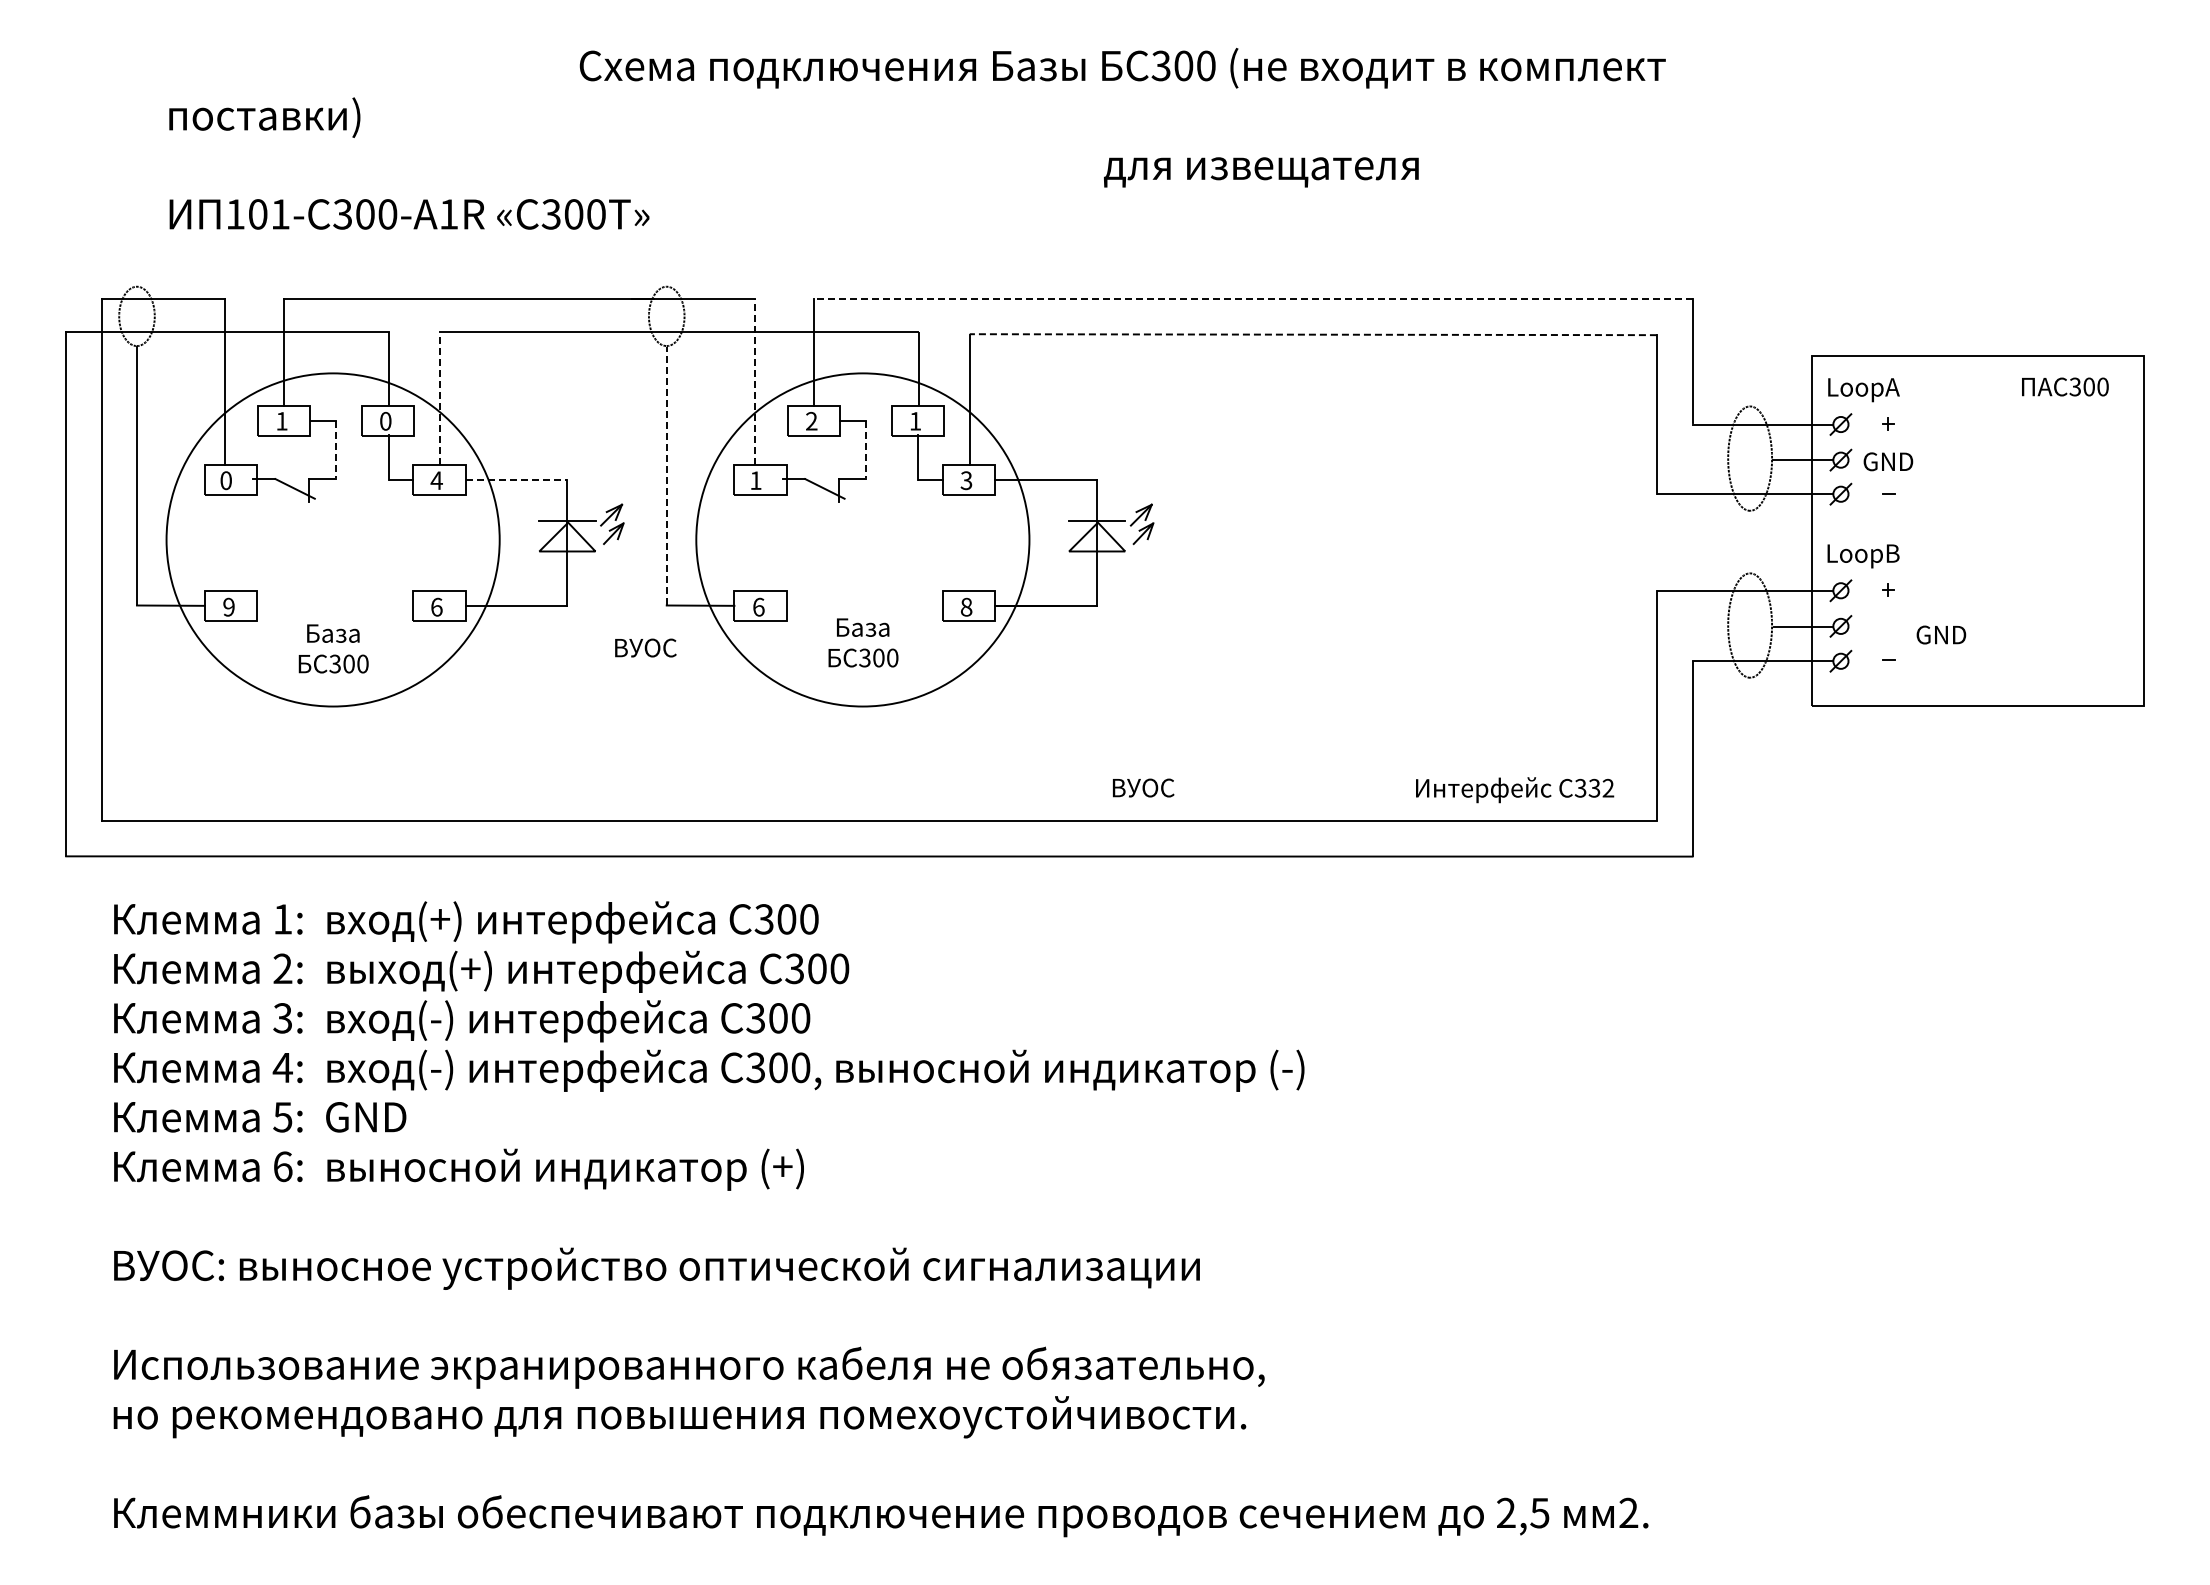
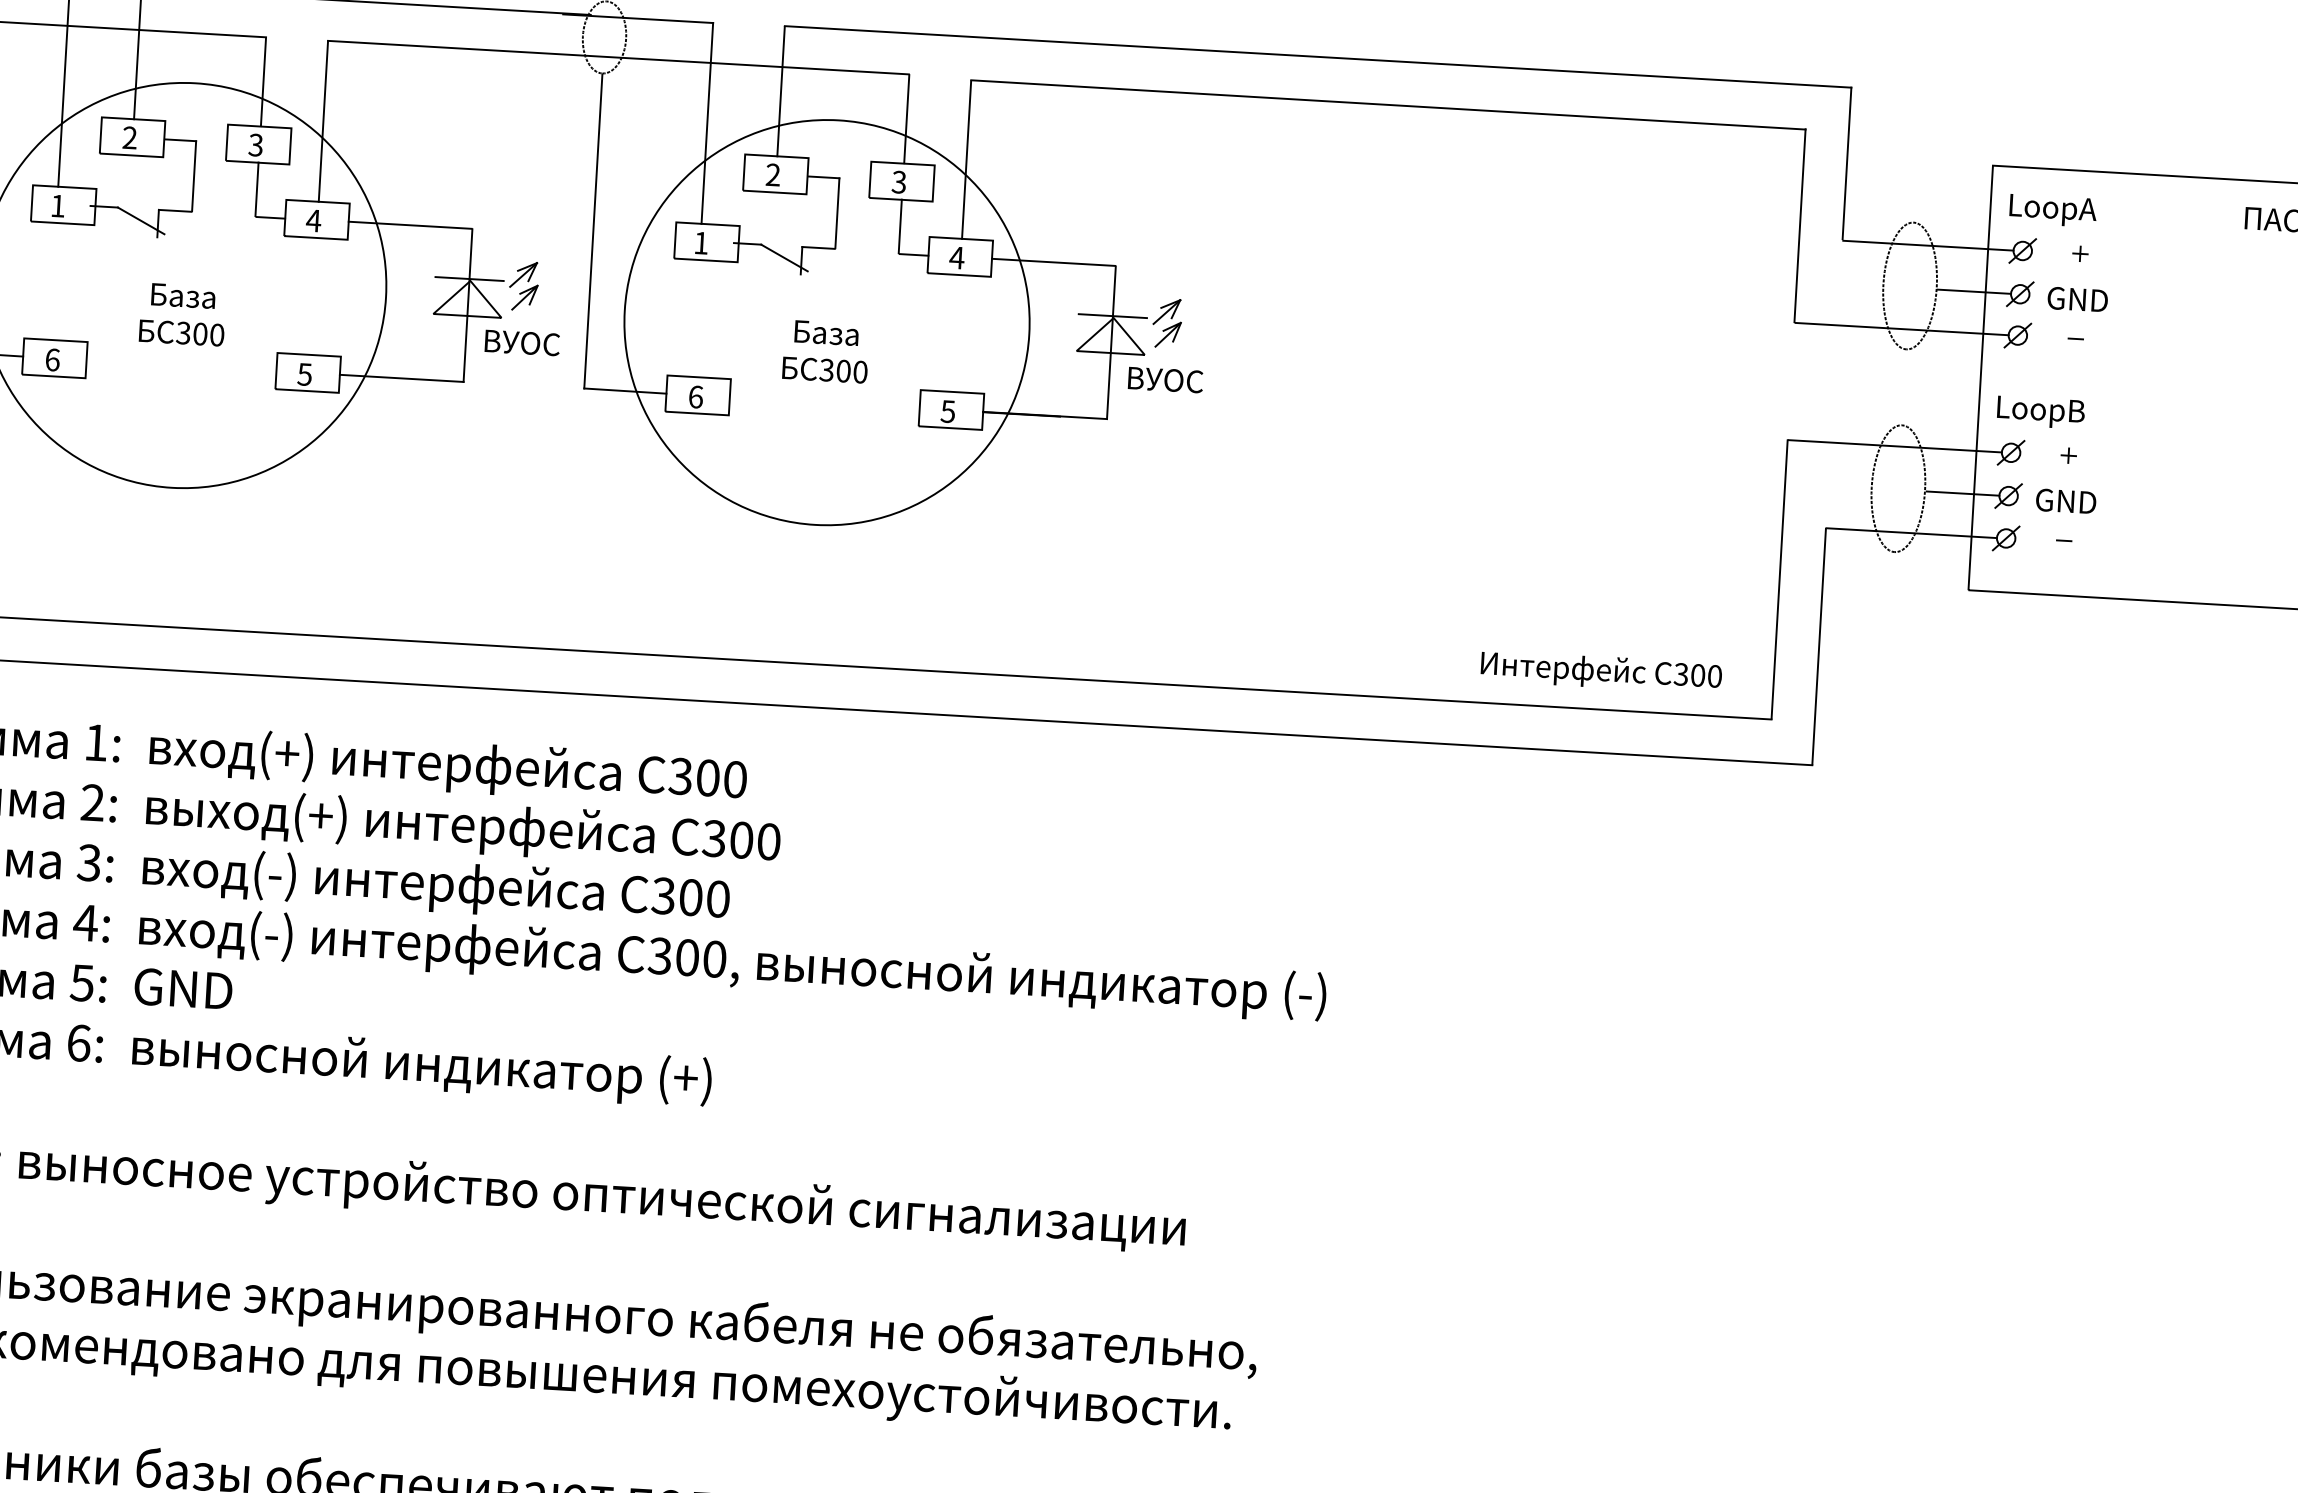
line: (1252, 298) -> (1317, 56), dashed -> solid
line: (1313, 334) -> (1388, 104), dashed -> solid
line: (755, 382) -> (707, 123), dashed -> solid
line: (439, 398) -> (322, 121), dashed -> solid
text: (281, 420) -> (129, 136), 1 -> 2
text: (915, 420) -> (899, 181), 1 -> 3
text: (385, 421) -> (255, 145), 0 -> 3
line: (336, 449) -> (194, 175), dashed -> solid
line: (866, 449) -> (837, 213), dashed -> solid
line: (666, 475) -> (593, 230), dashed -> solid
line: (516, 479) -> (410, 224), dashed -> solid
text: (225, 480) -> (57, 205), 0 -> 1
text: (966, 480) -> (957, 257), 3 -> 4
text: (228, 606) -> (52, 359), 9 -> 6
text: (436, 606) -> (304, 373), 6 -> 5
text: (966, 606) -> (948, 410), 8 -> 5
text: (1941, 634) -> (2066, 500), moved
text: (863, 642) -> (826, 351), moved
text: (645, 647) -> (522, 342), moved
text: (333, 648) -> (182, 314), moved
text: (1143, 787) -> (1165, 379), moved
text: (1601, 788) -> (1706, 676), 332 -> 300

